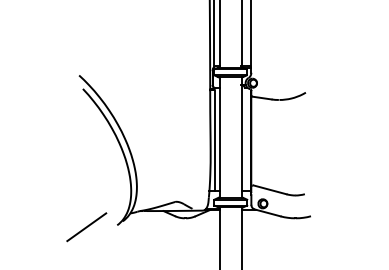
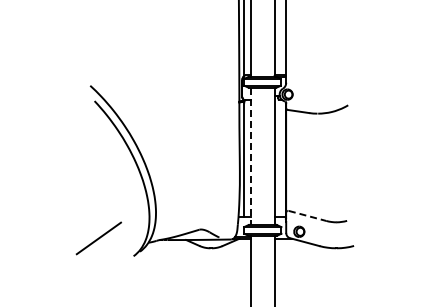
line: (219, 137) -> (250, 156), solid -> dashed
line: (270, 190) -> (308, 216), solid -> dashed
line: (86, 227) -> (98, 238), moved

